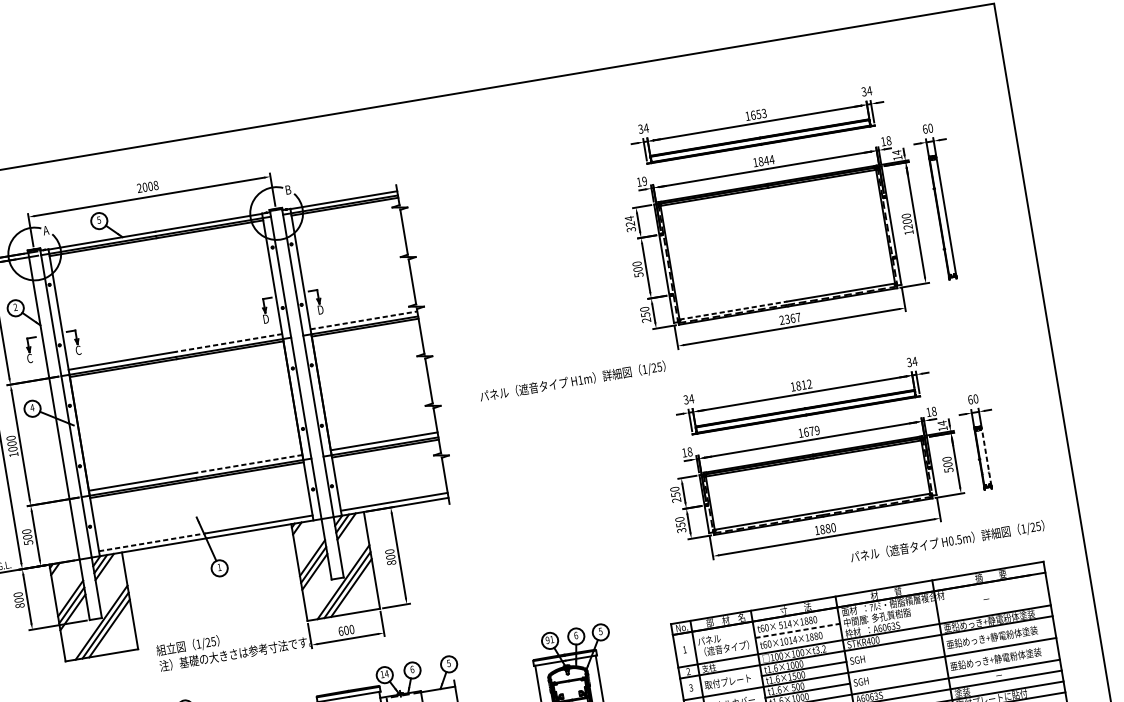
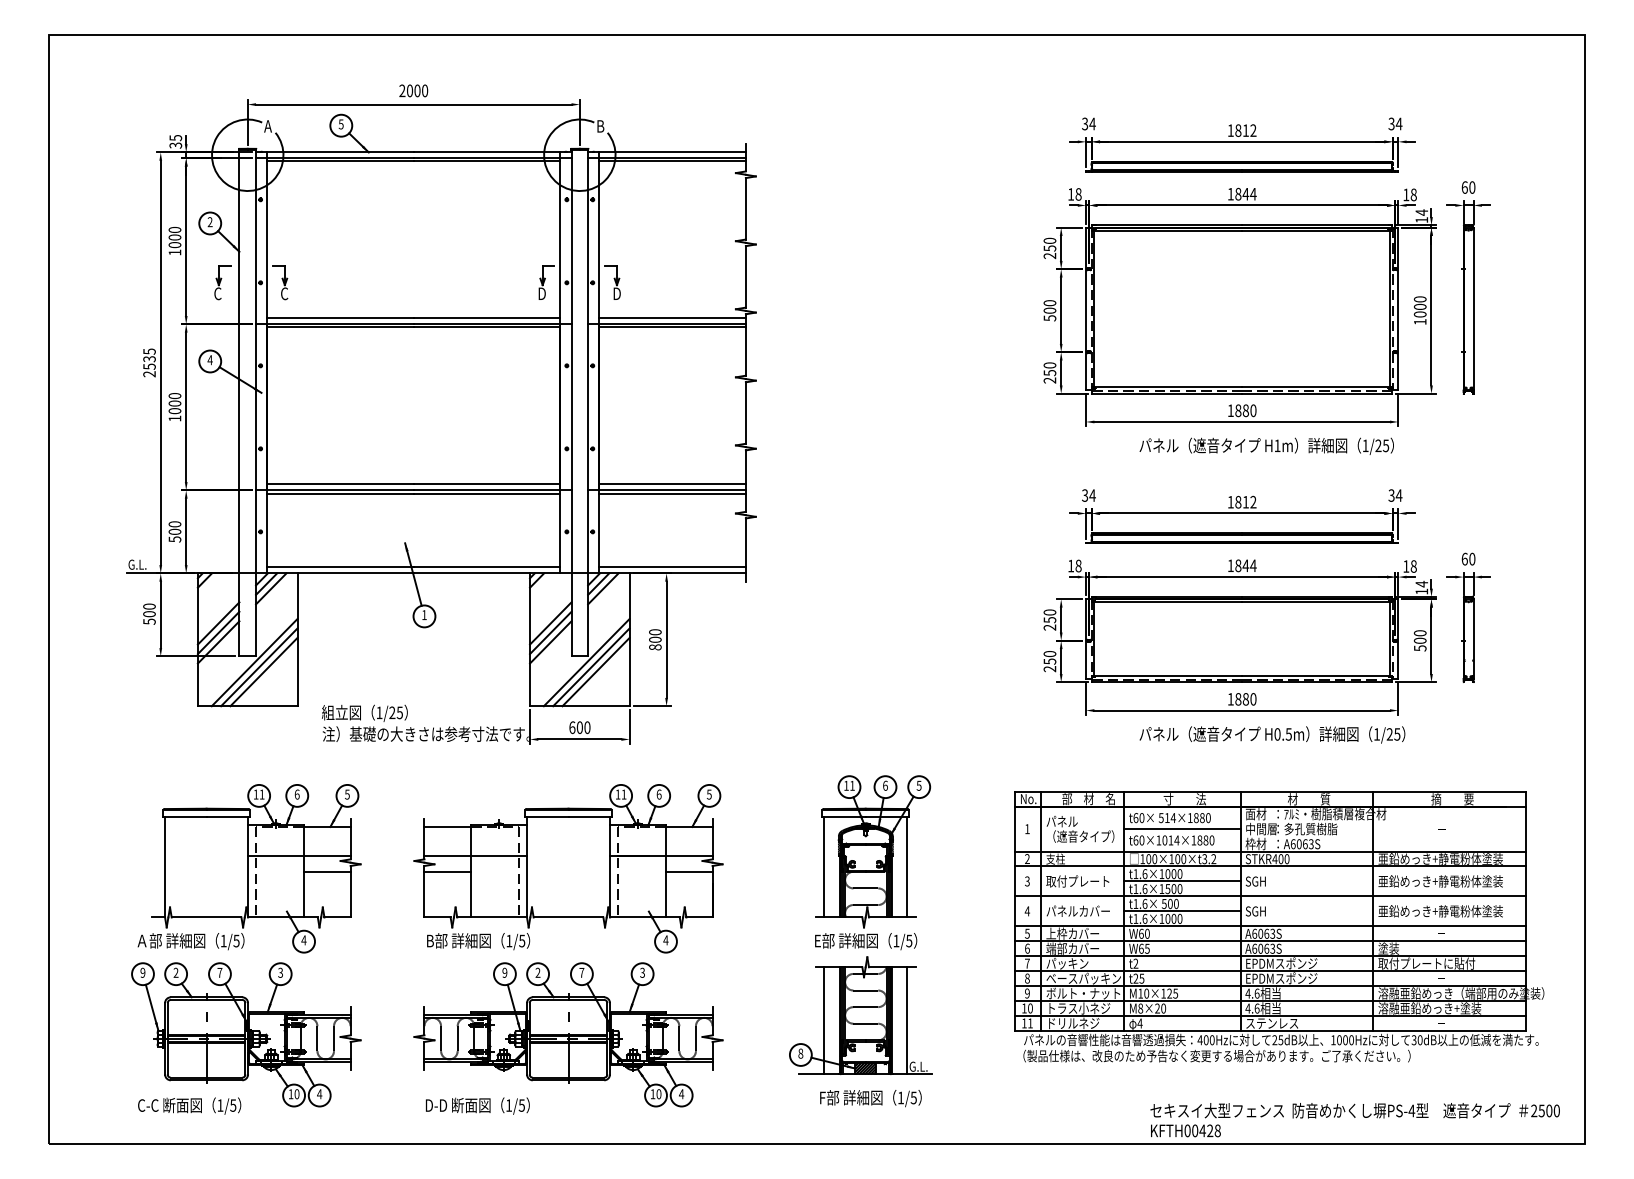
text: (758, 114) -> (1245, 130), 1653 -> 1812
text: (644, 181) -> (1078, 194), 19 -> 18
text: (156, 185) -> (425, 90), 2008 -> 2000
text: (630, 224) -> (1049, 248), 324 -> 250
text: (908, 227) -> (1420, 314), 1200 -> 1000
line: (733, 310) -> (1168, 386), dashed -> solid
text: (789, 318) -> (1241, 410), 2367 -> 1880
line: (364, 320) -> (673, 317), dashed -> solid
line: (228, 343) -> (486, 317), dashed -> solid
text: (572, 381) -> (1266, 445), moved
text: (811, 431) -> (1245, 565), 1679 -> 1844
line: (986, 456) -> (1473, 638), dashed -> solid
line: (248, 463) -> (486, 483), dashed -> solid
text: (682, 530) -> (1050, 669), 350 -> 250
text: (947, 541) -> (1272, 734), moved
line: (152, 542) -> (340, 566), dashed -> solid
text: (20, 605) -> (149, 621), 800 -> 500
line: (798, 631) -> (1183, 829), dashed -> solid
text: (547, 640) -> (846, 785), 91 -> 11
text: (386, 673) -> (623, 794), 14 -> 11

